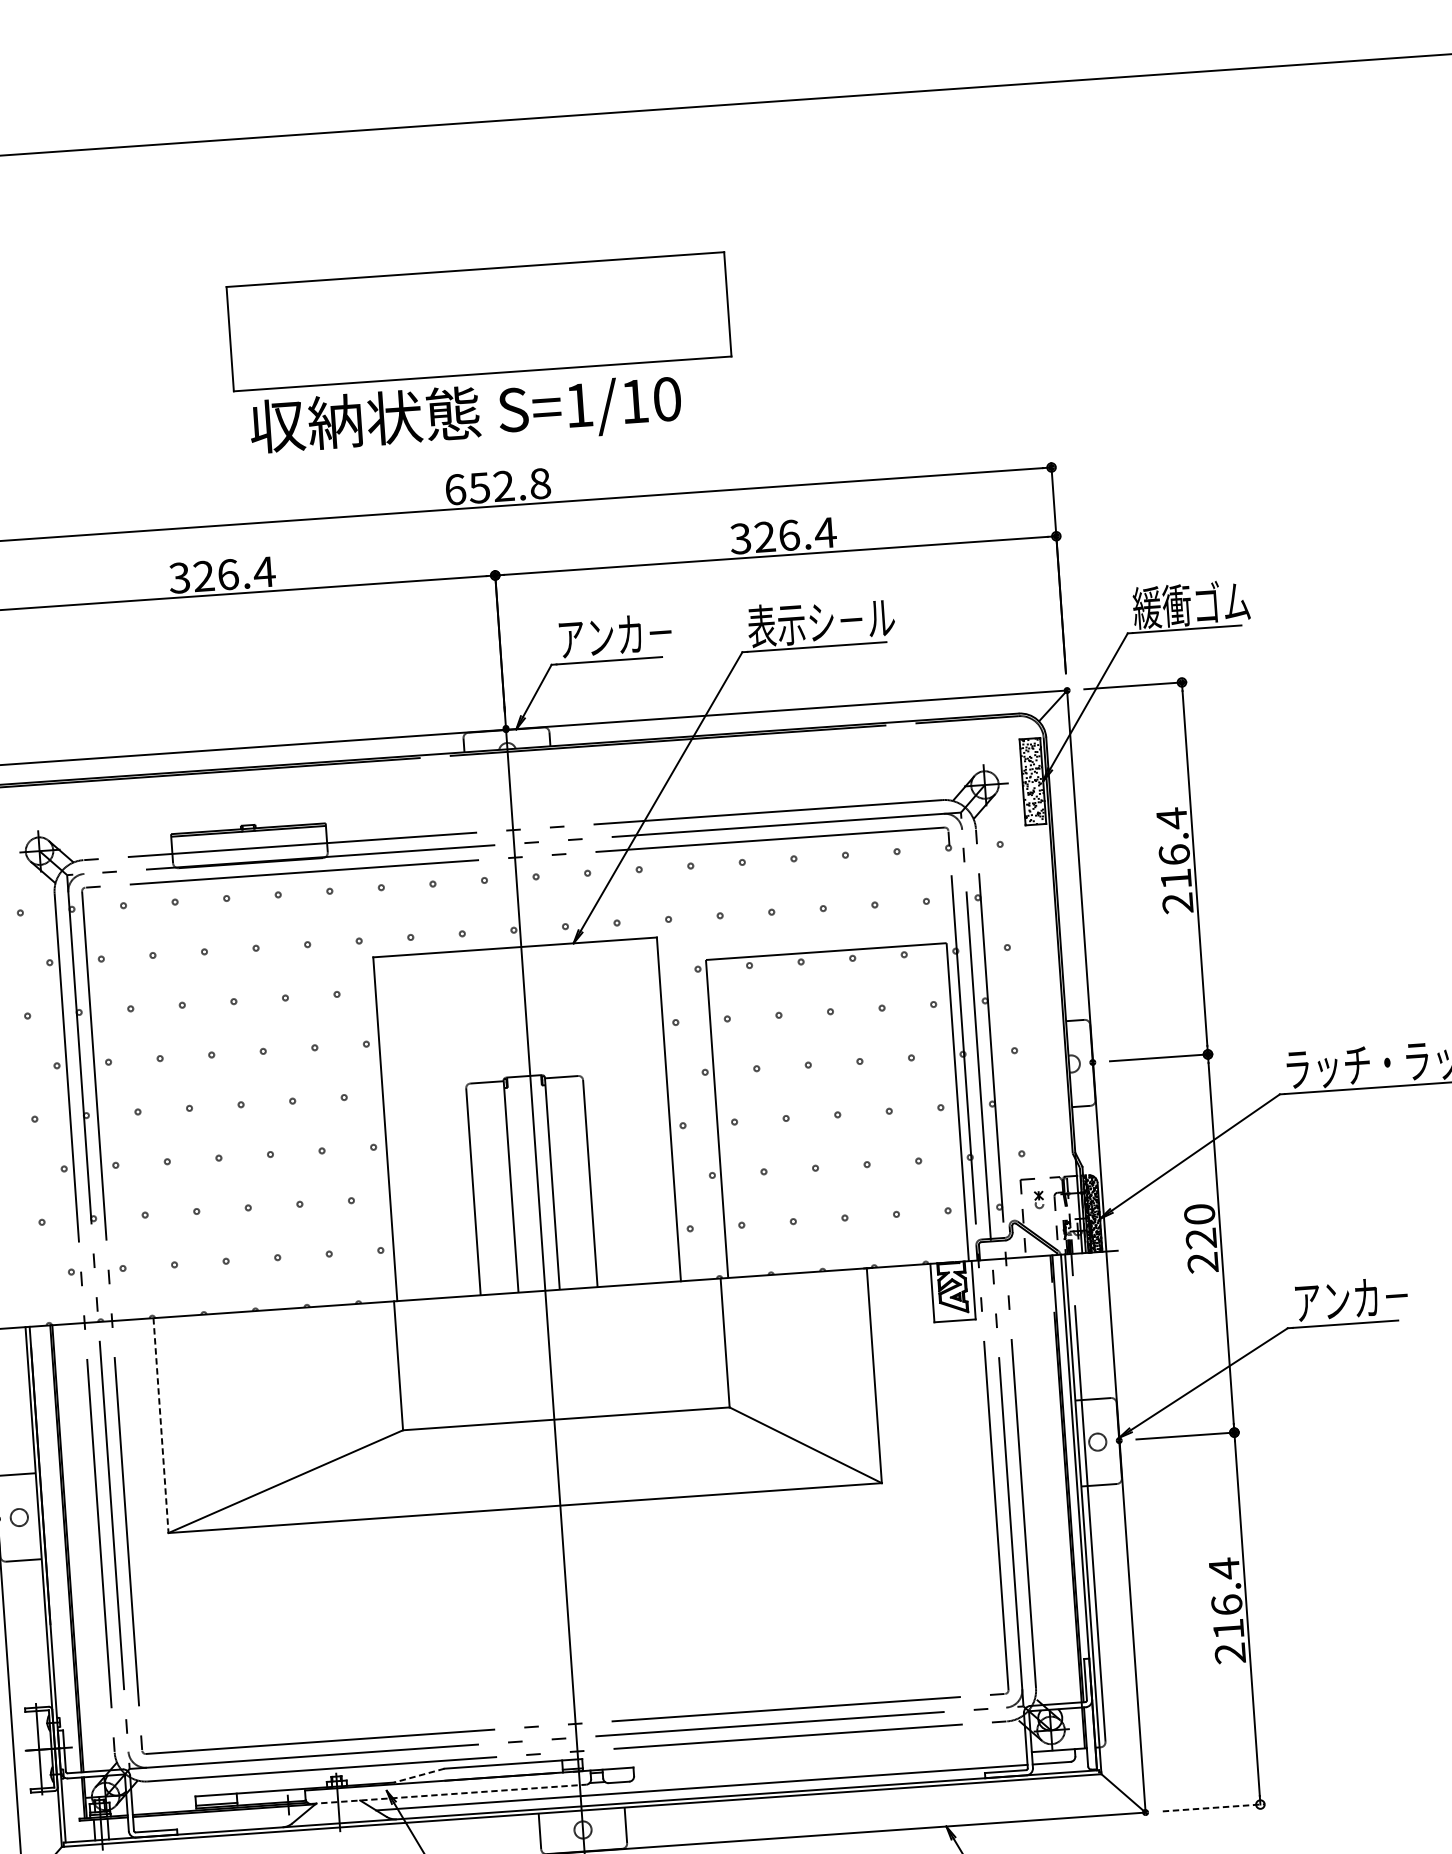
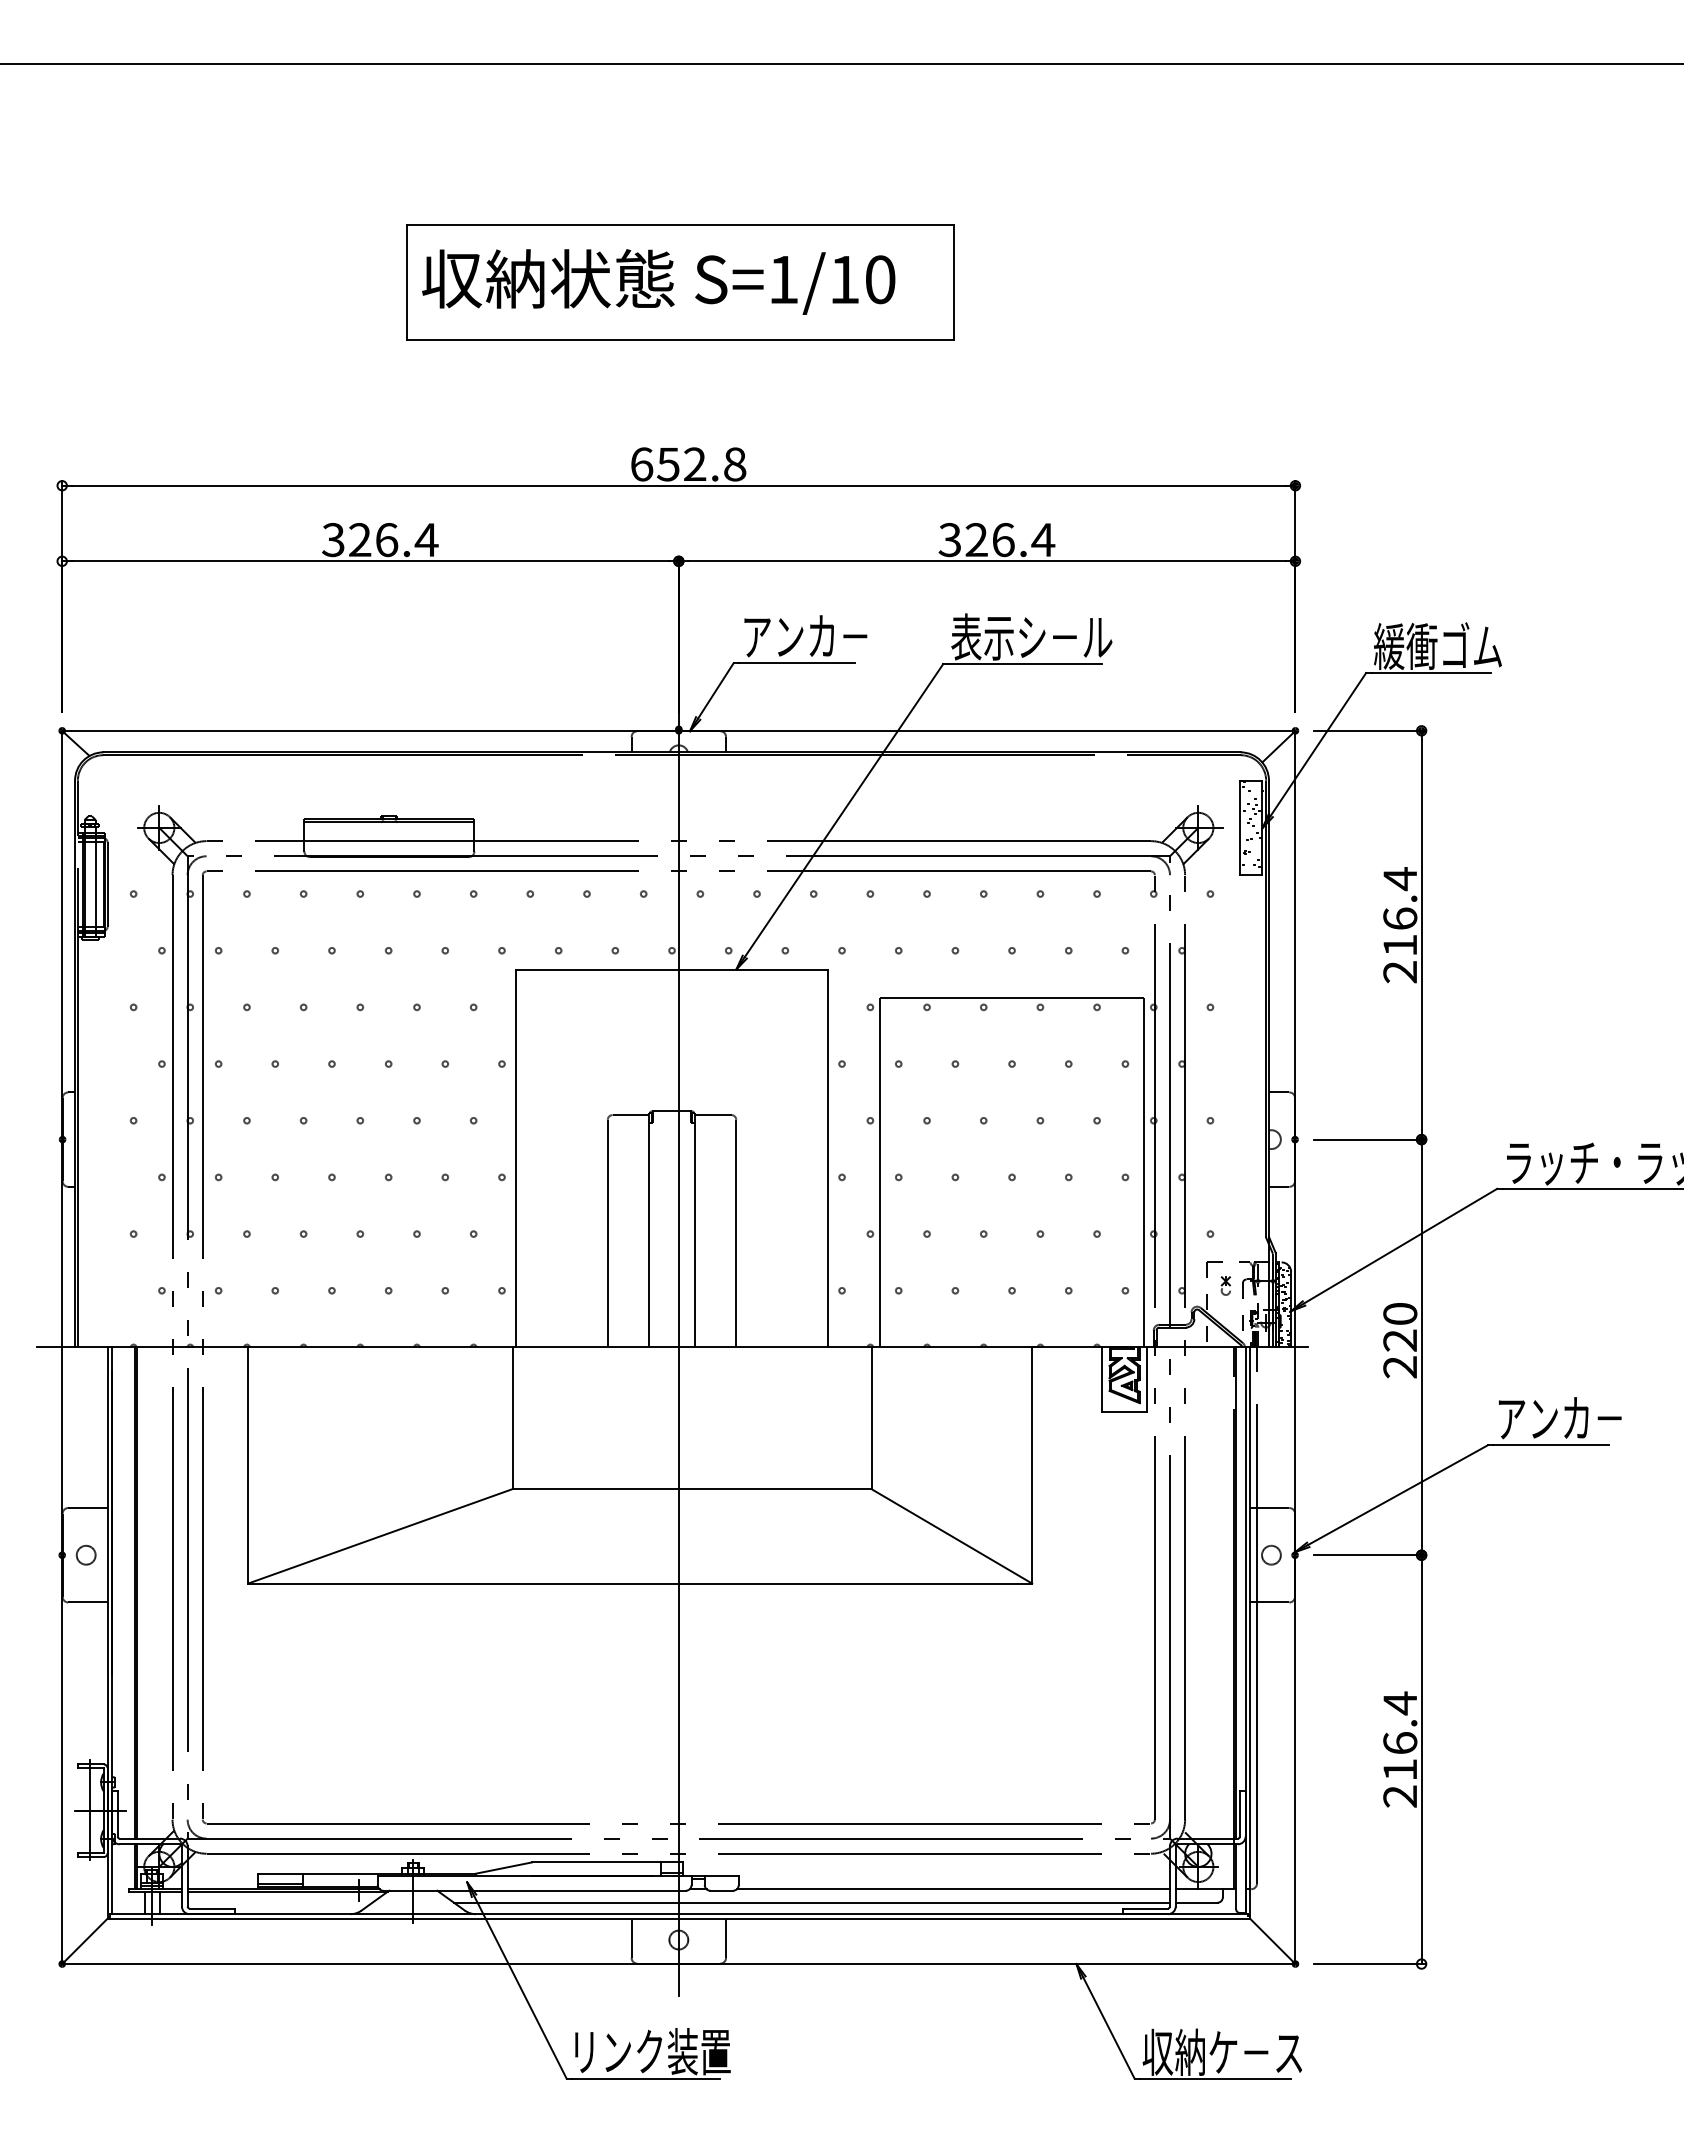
text: (465, 415) -> (658, 281), moved
line: (161, 1426) -> (248, 1466), dashed -> solid
line: (829, 1766) -> (953, 1889), added
line: (418, 1776) -> (503, 1868), dashed -> solid
line: (449, 1794) -> (535, 1890), dashed -> solid
line: (1213, 1808) -> (1370, 1964), dashed -> solid

